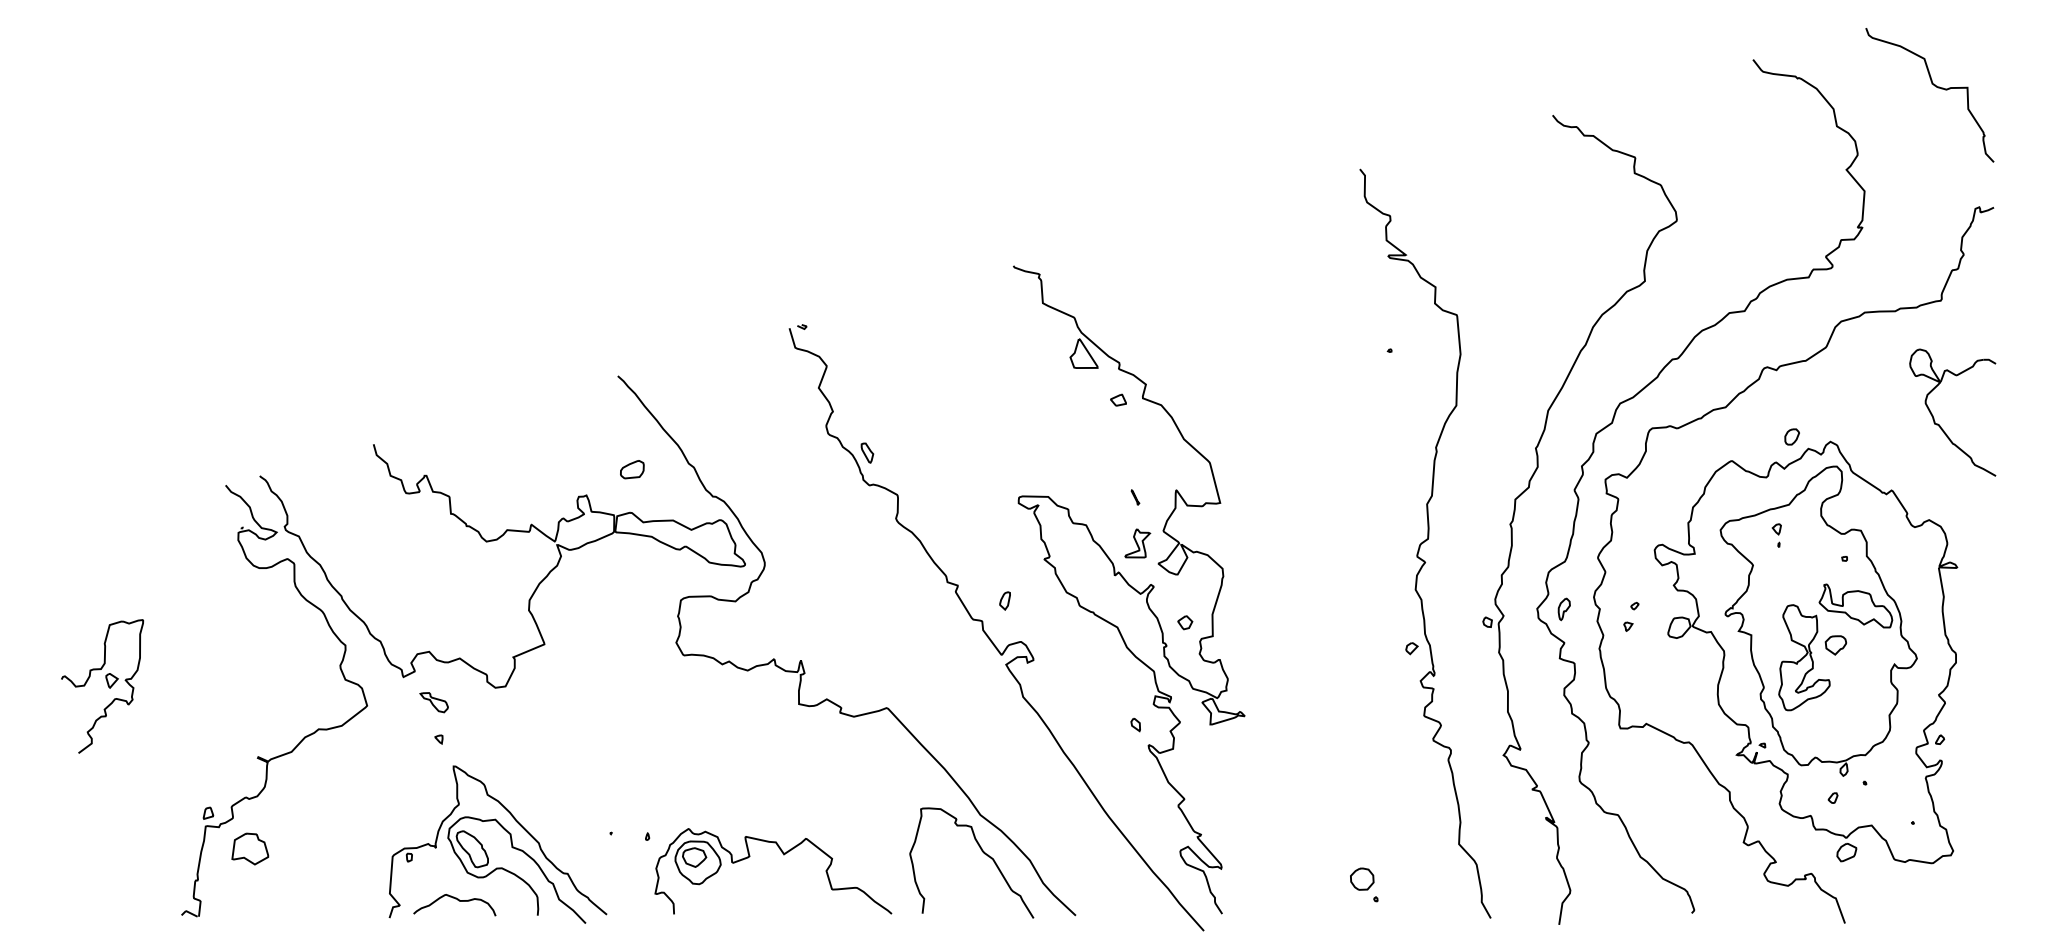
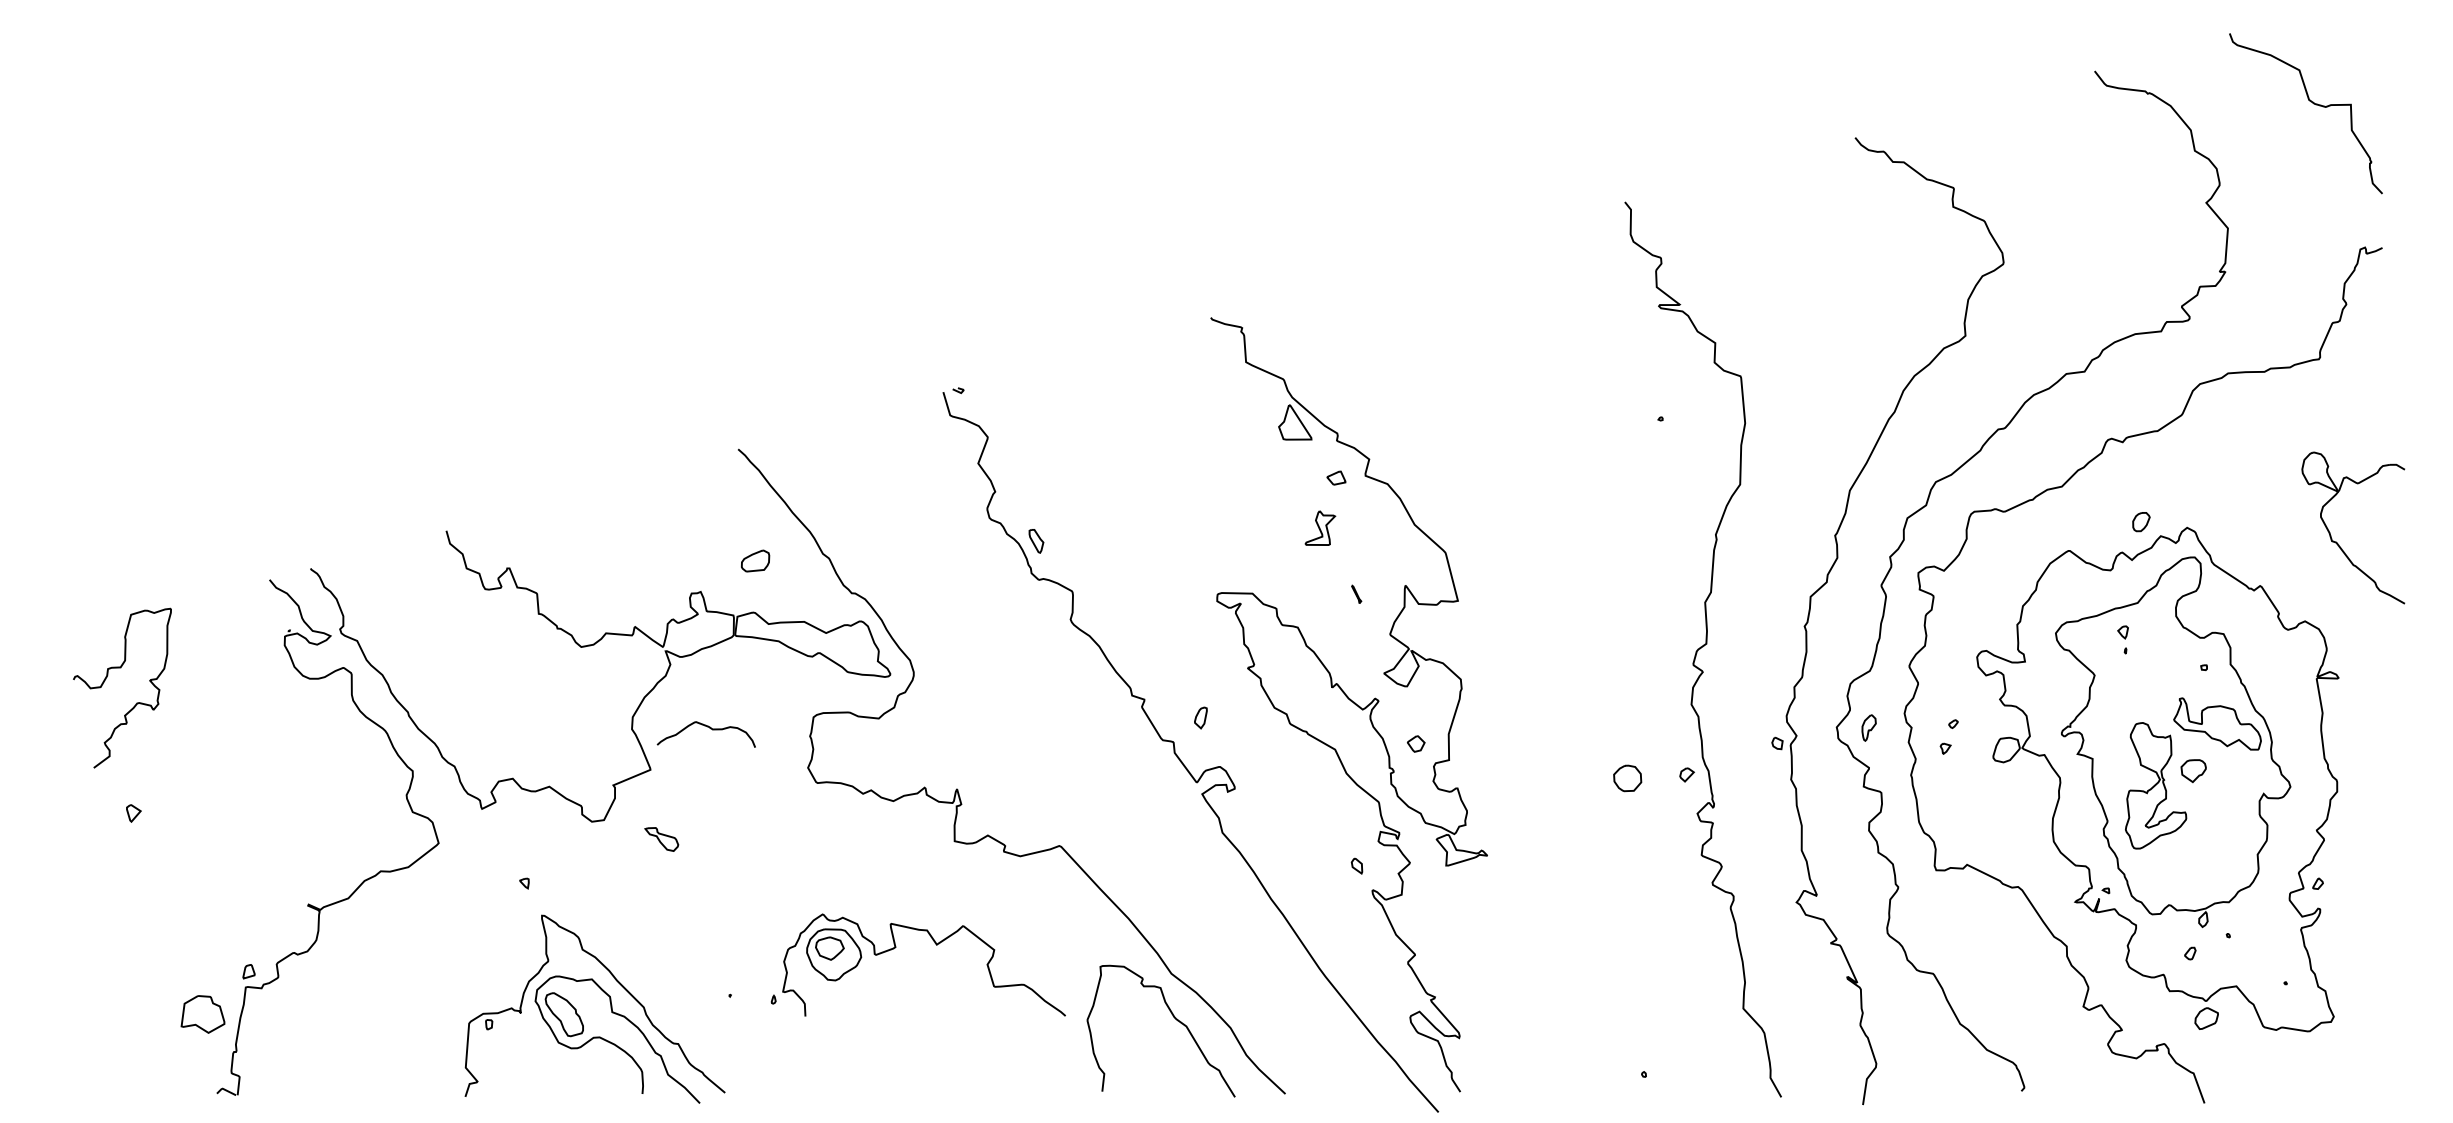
part: (1939, 424) -> (2337, 542), moved
part: (1137, 542) -> (1320, 527), moved
curve: (89, 679) -> (106, 679), moved
part: (433, 702) -> (661, 839), moved
part: (249, 849) -> (202, 1014), moved
part: (783, 854) -> (936, 945), moved
part: (1362, 879) -> (1627, 778), moved
curve: (458, 901) -> (710, 729), moved

